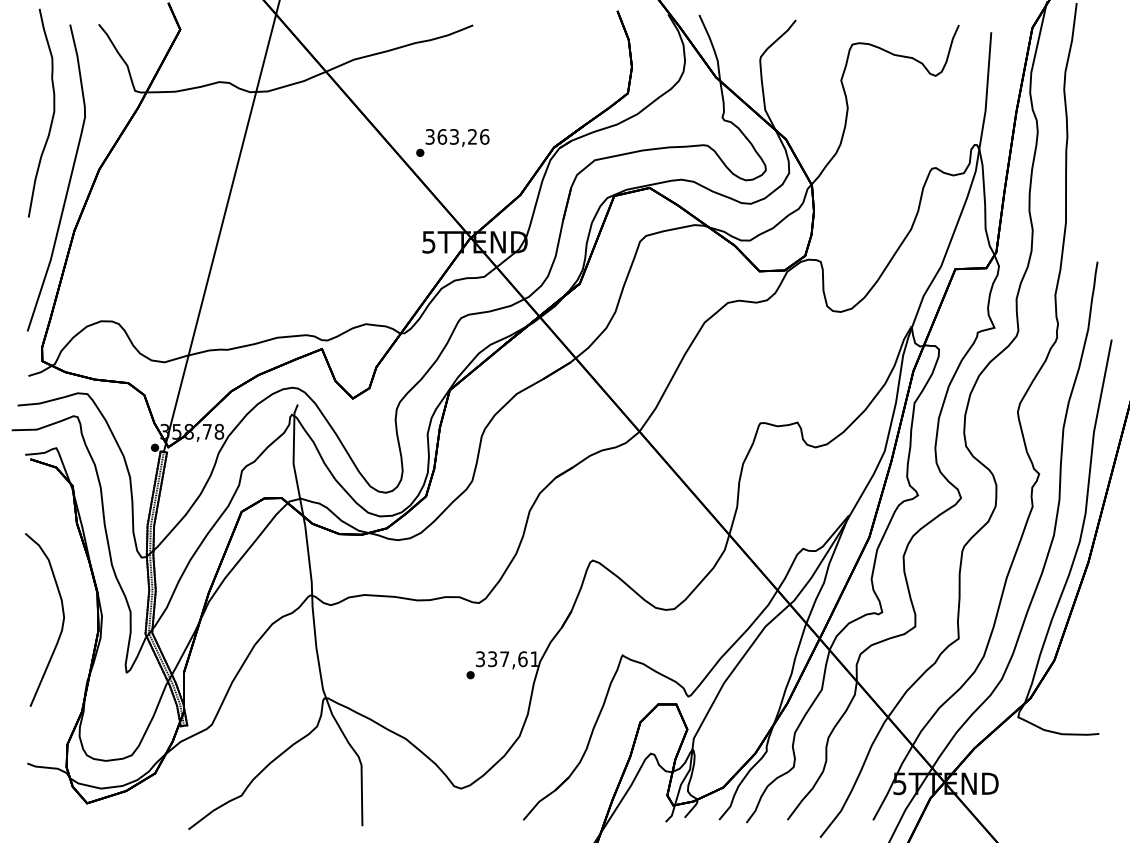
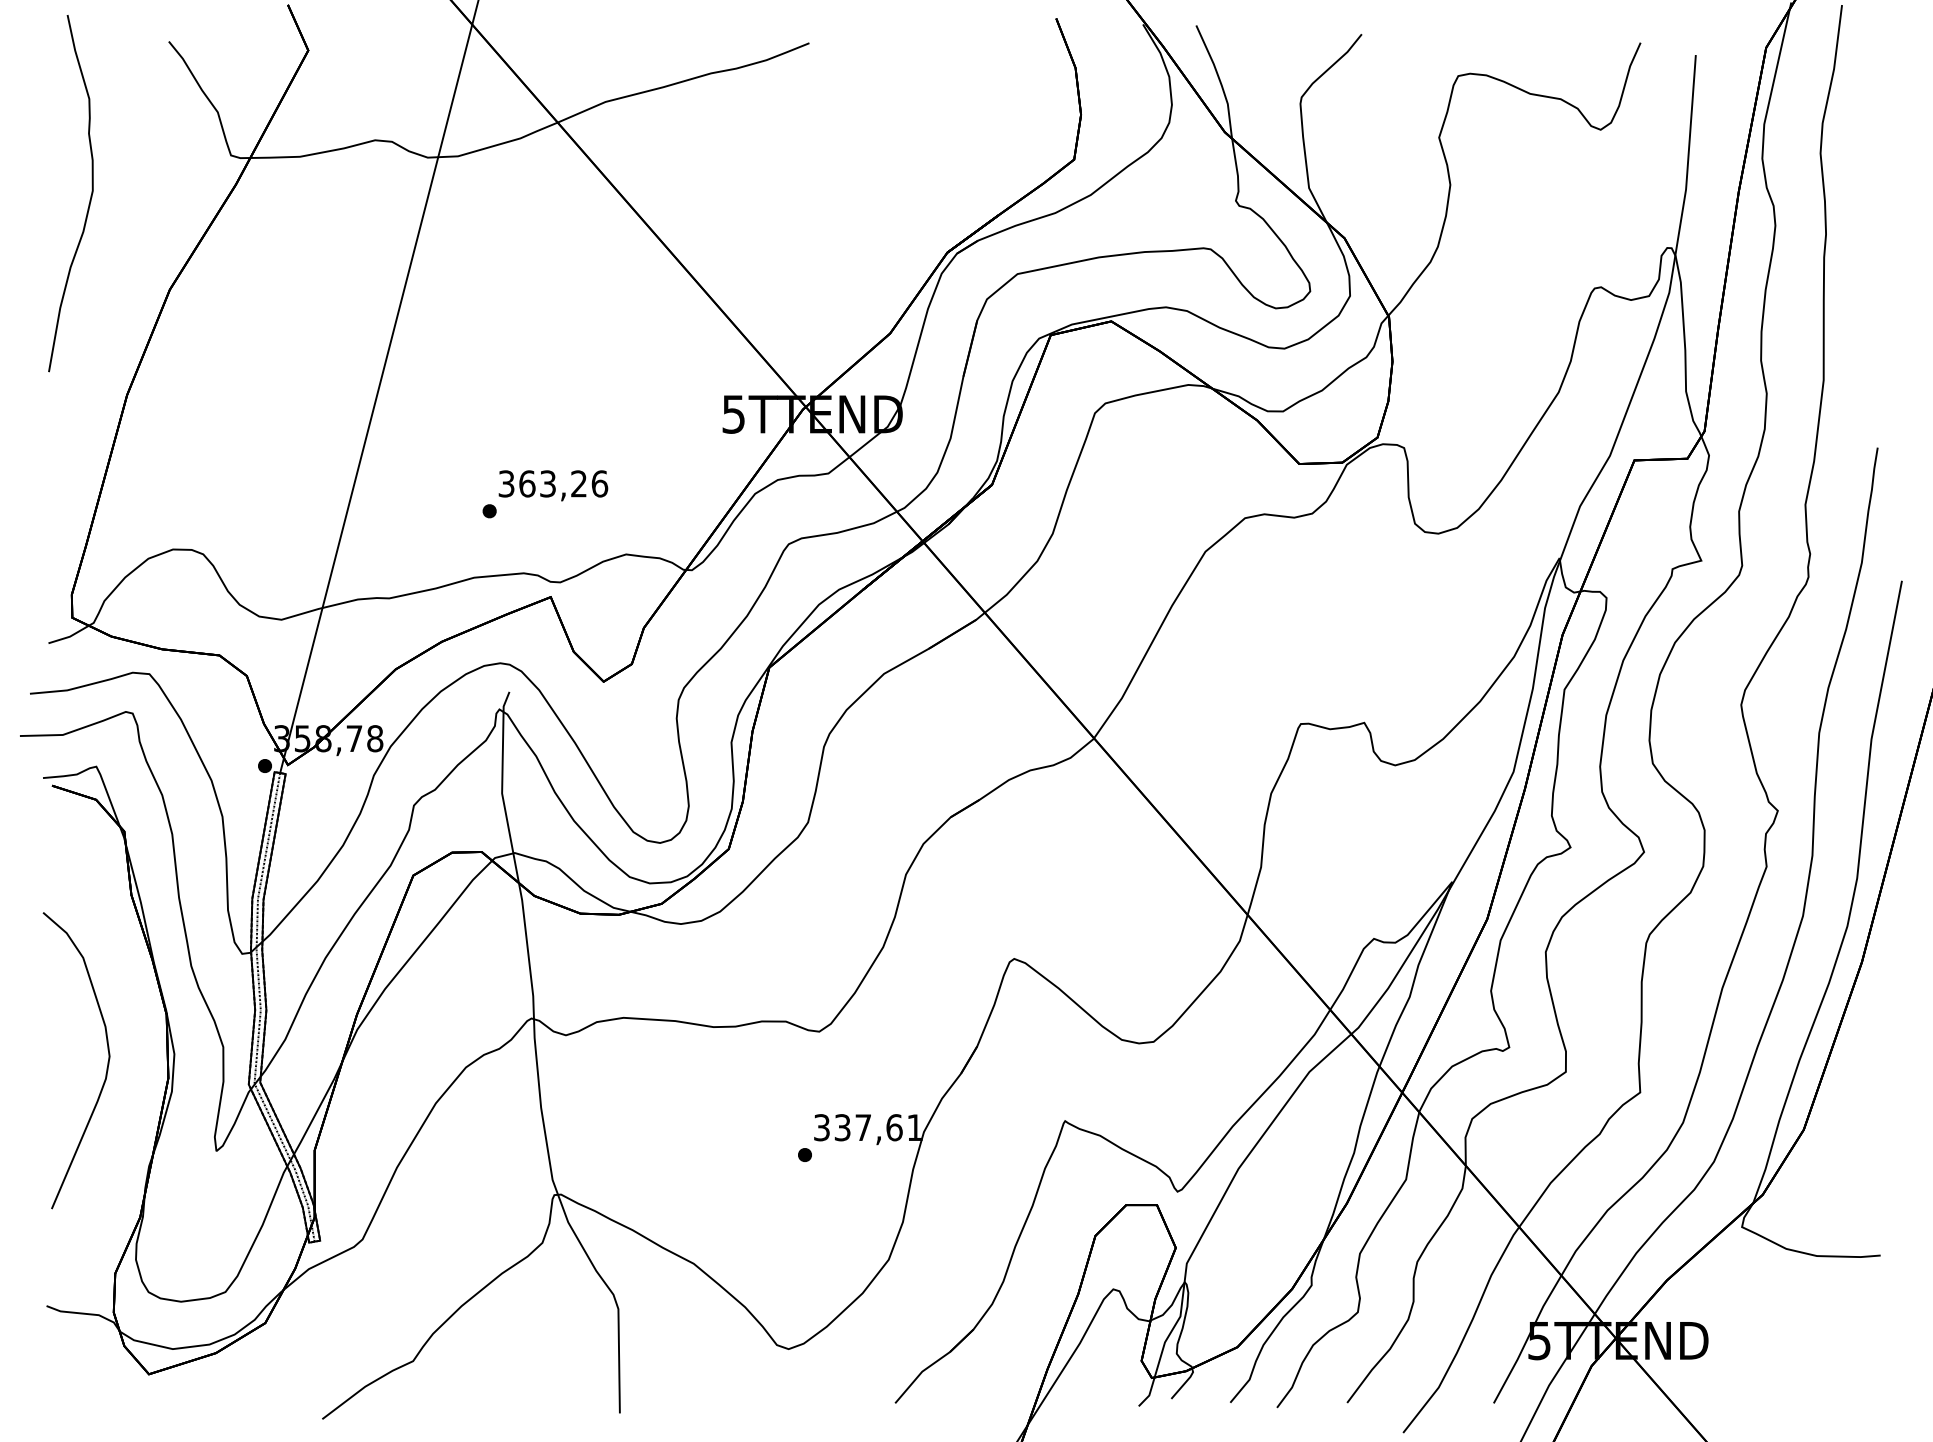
text: (452, 142) -> (544, 493), moved
curve: (68, 181) -> (117, 310), removed

